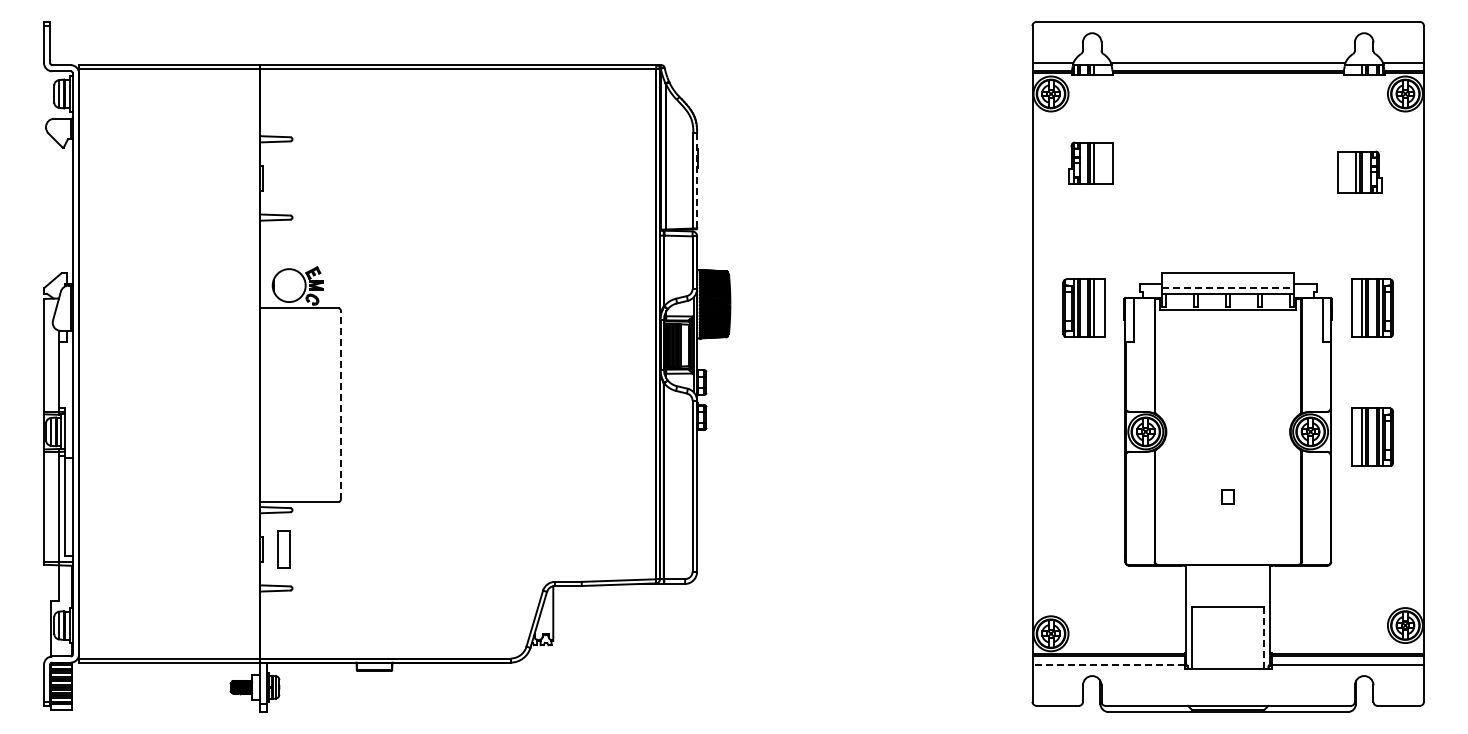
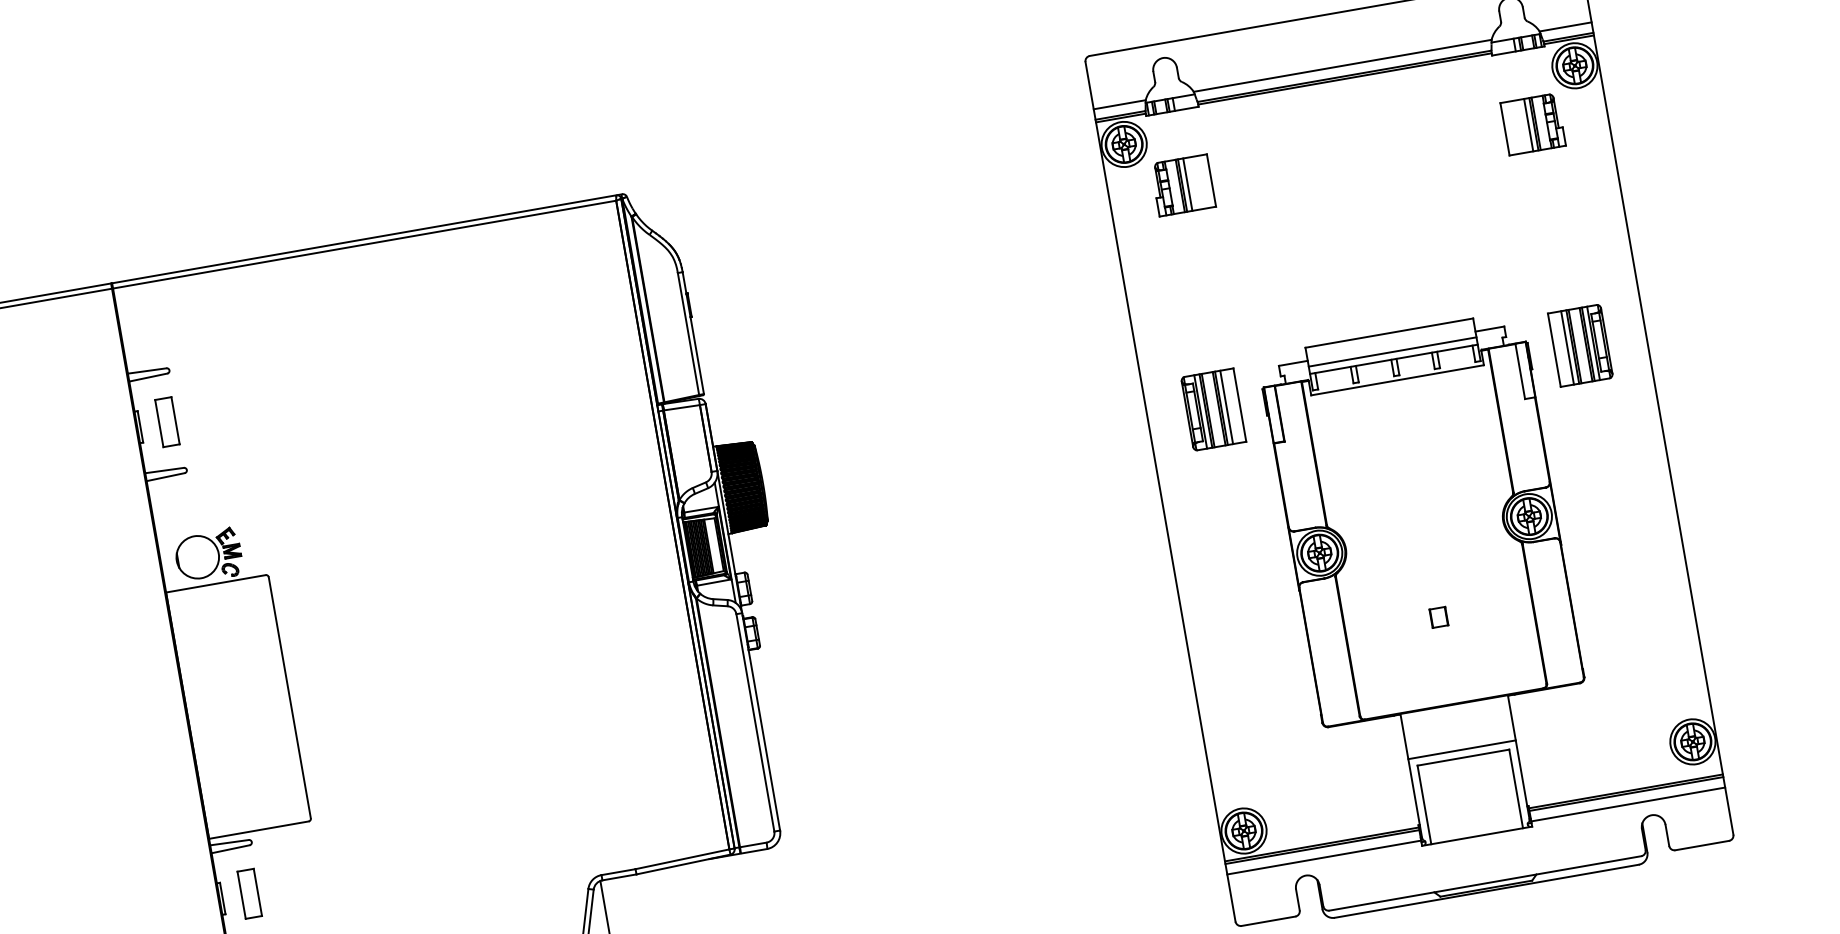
part: (1090, 162) -> (1182, 184), moved
part: (1359, 171) -> (1532, 123), moved
part: (283, 178) -> (166, 422), added
line: (697, 180) -> (693, 332), dashed -> solid
line: (1228, 288) -> (1393, 352), dashed -> solid
line: (340, 405) -> (289, 698), dashed -> solid
part: (1372, 436) -> (1609, 508), removed
line: (1227, 600) -> (1461, 749), added
line: (1264, 637) -> (1516, 788), dashed -> solid
line: (1108, 664) -> (1323, 857), dashed -> solid

